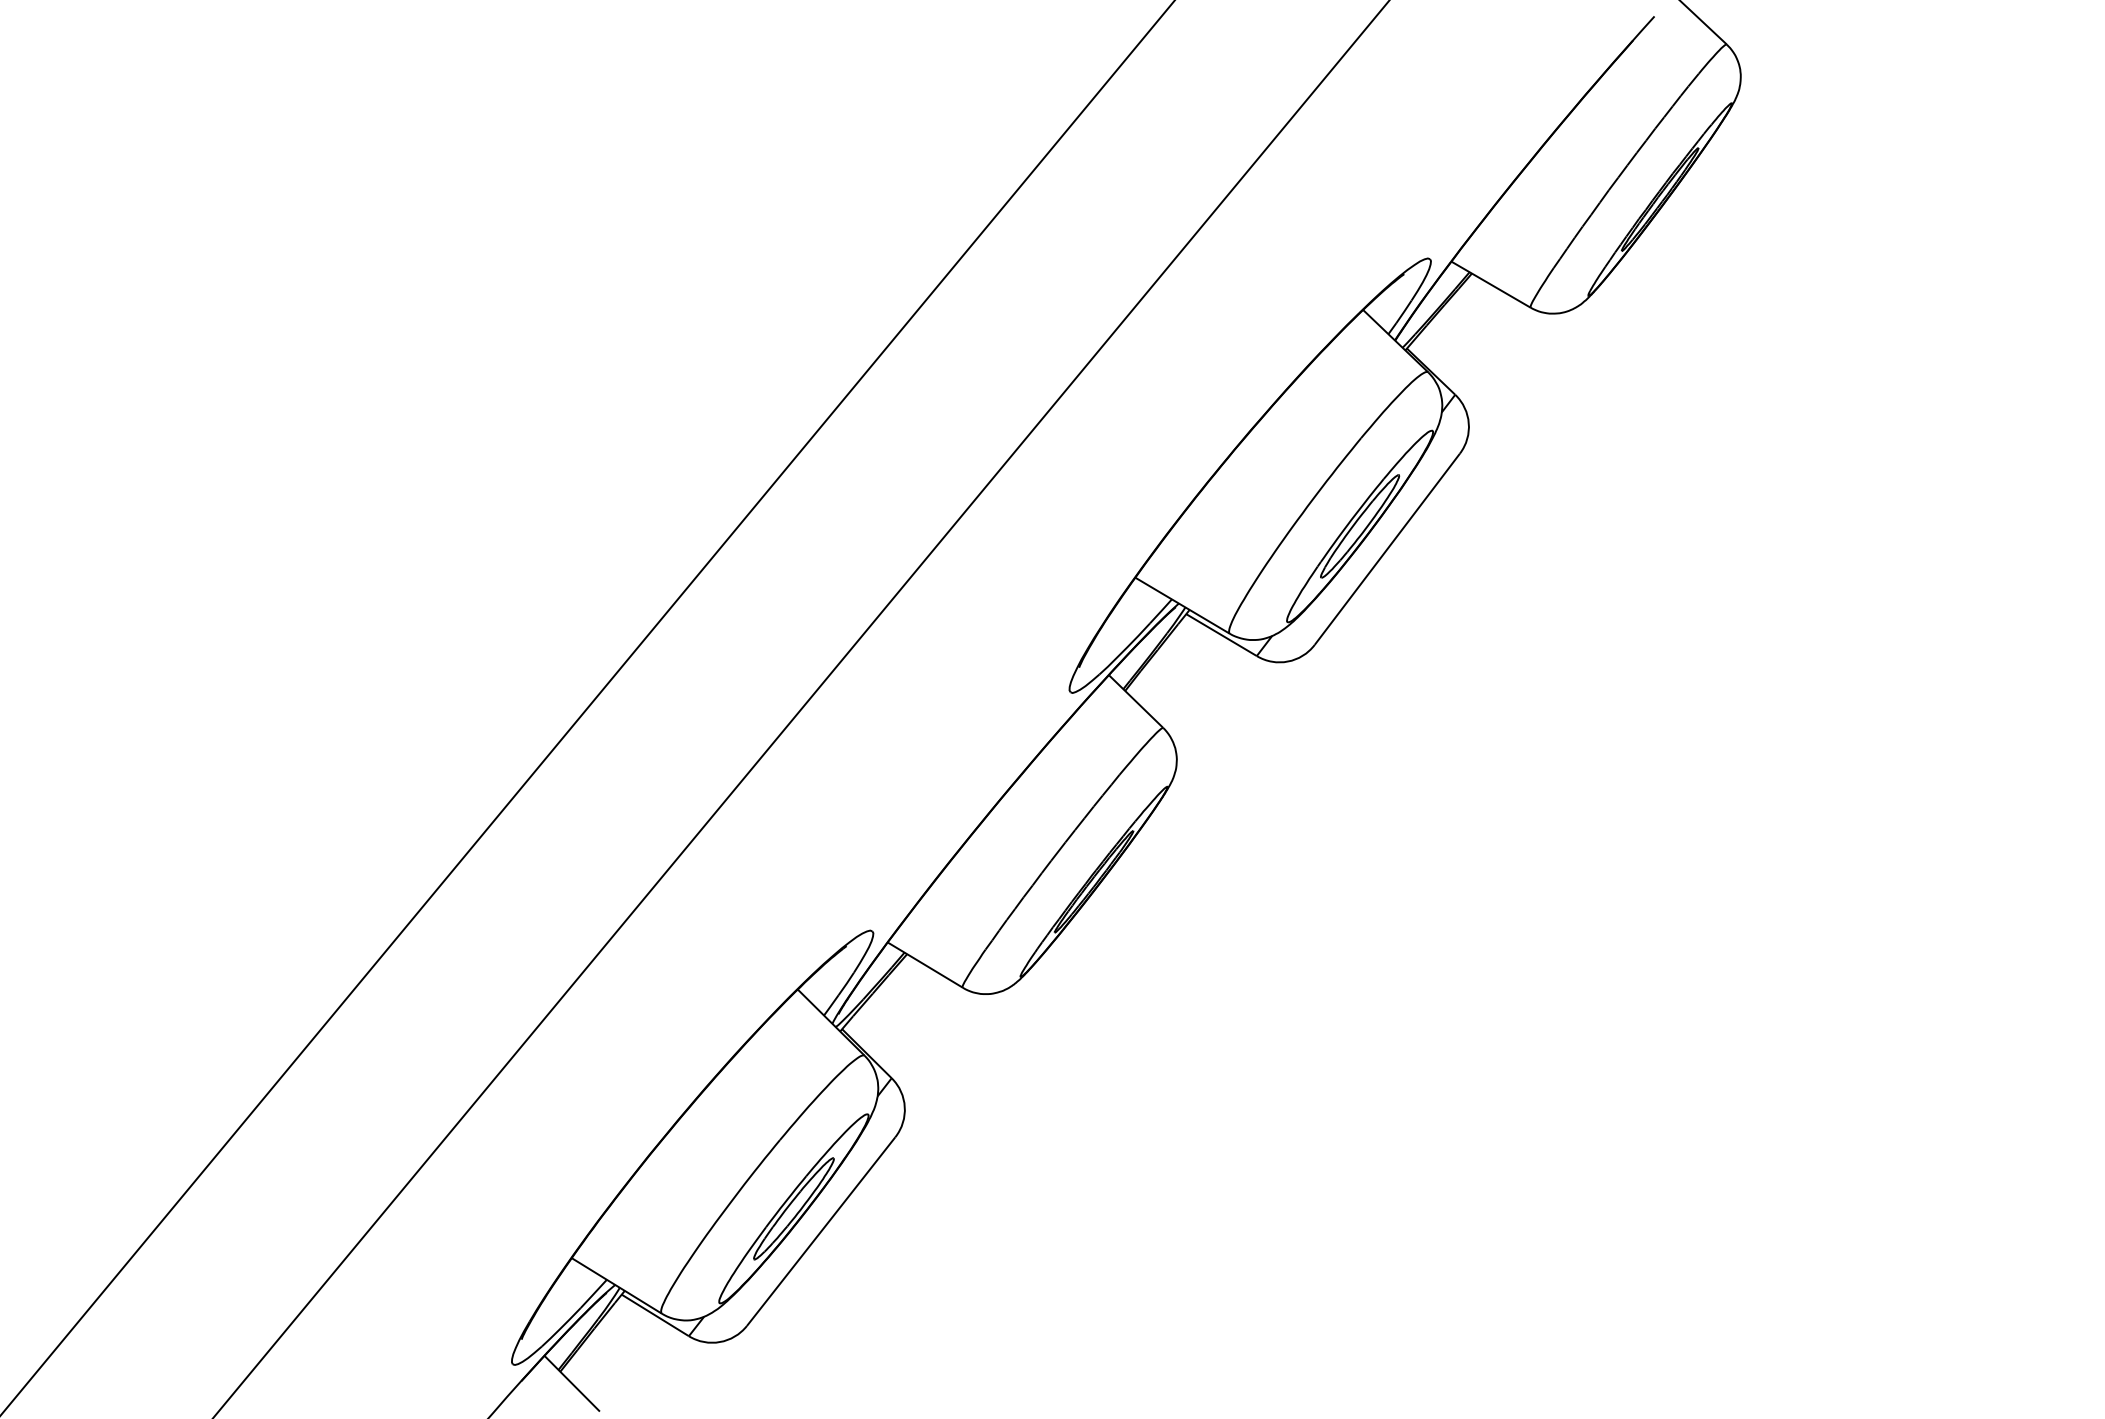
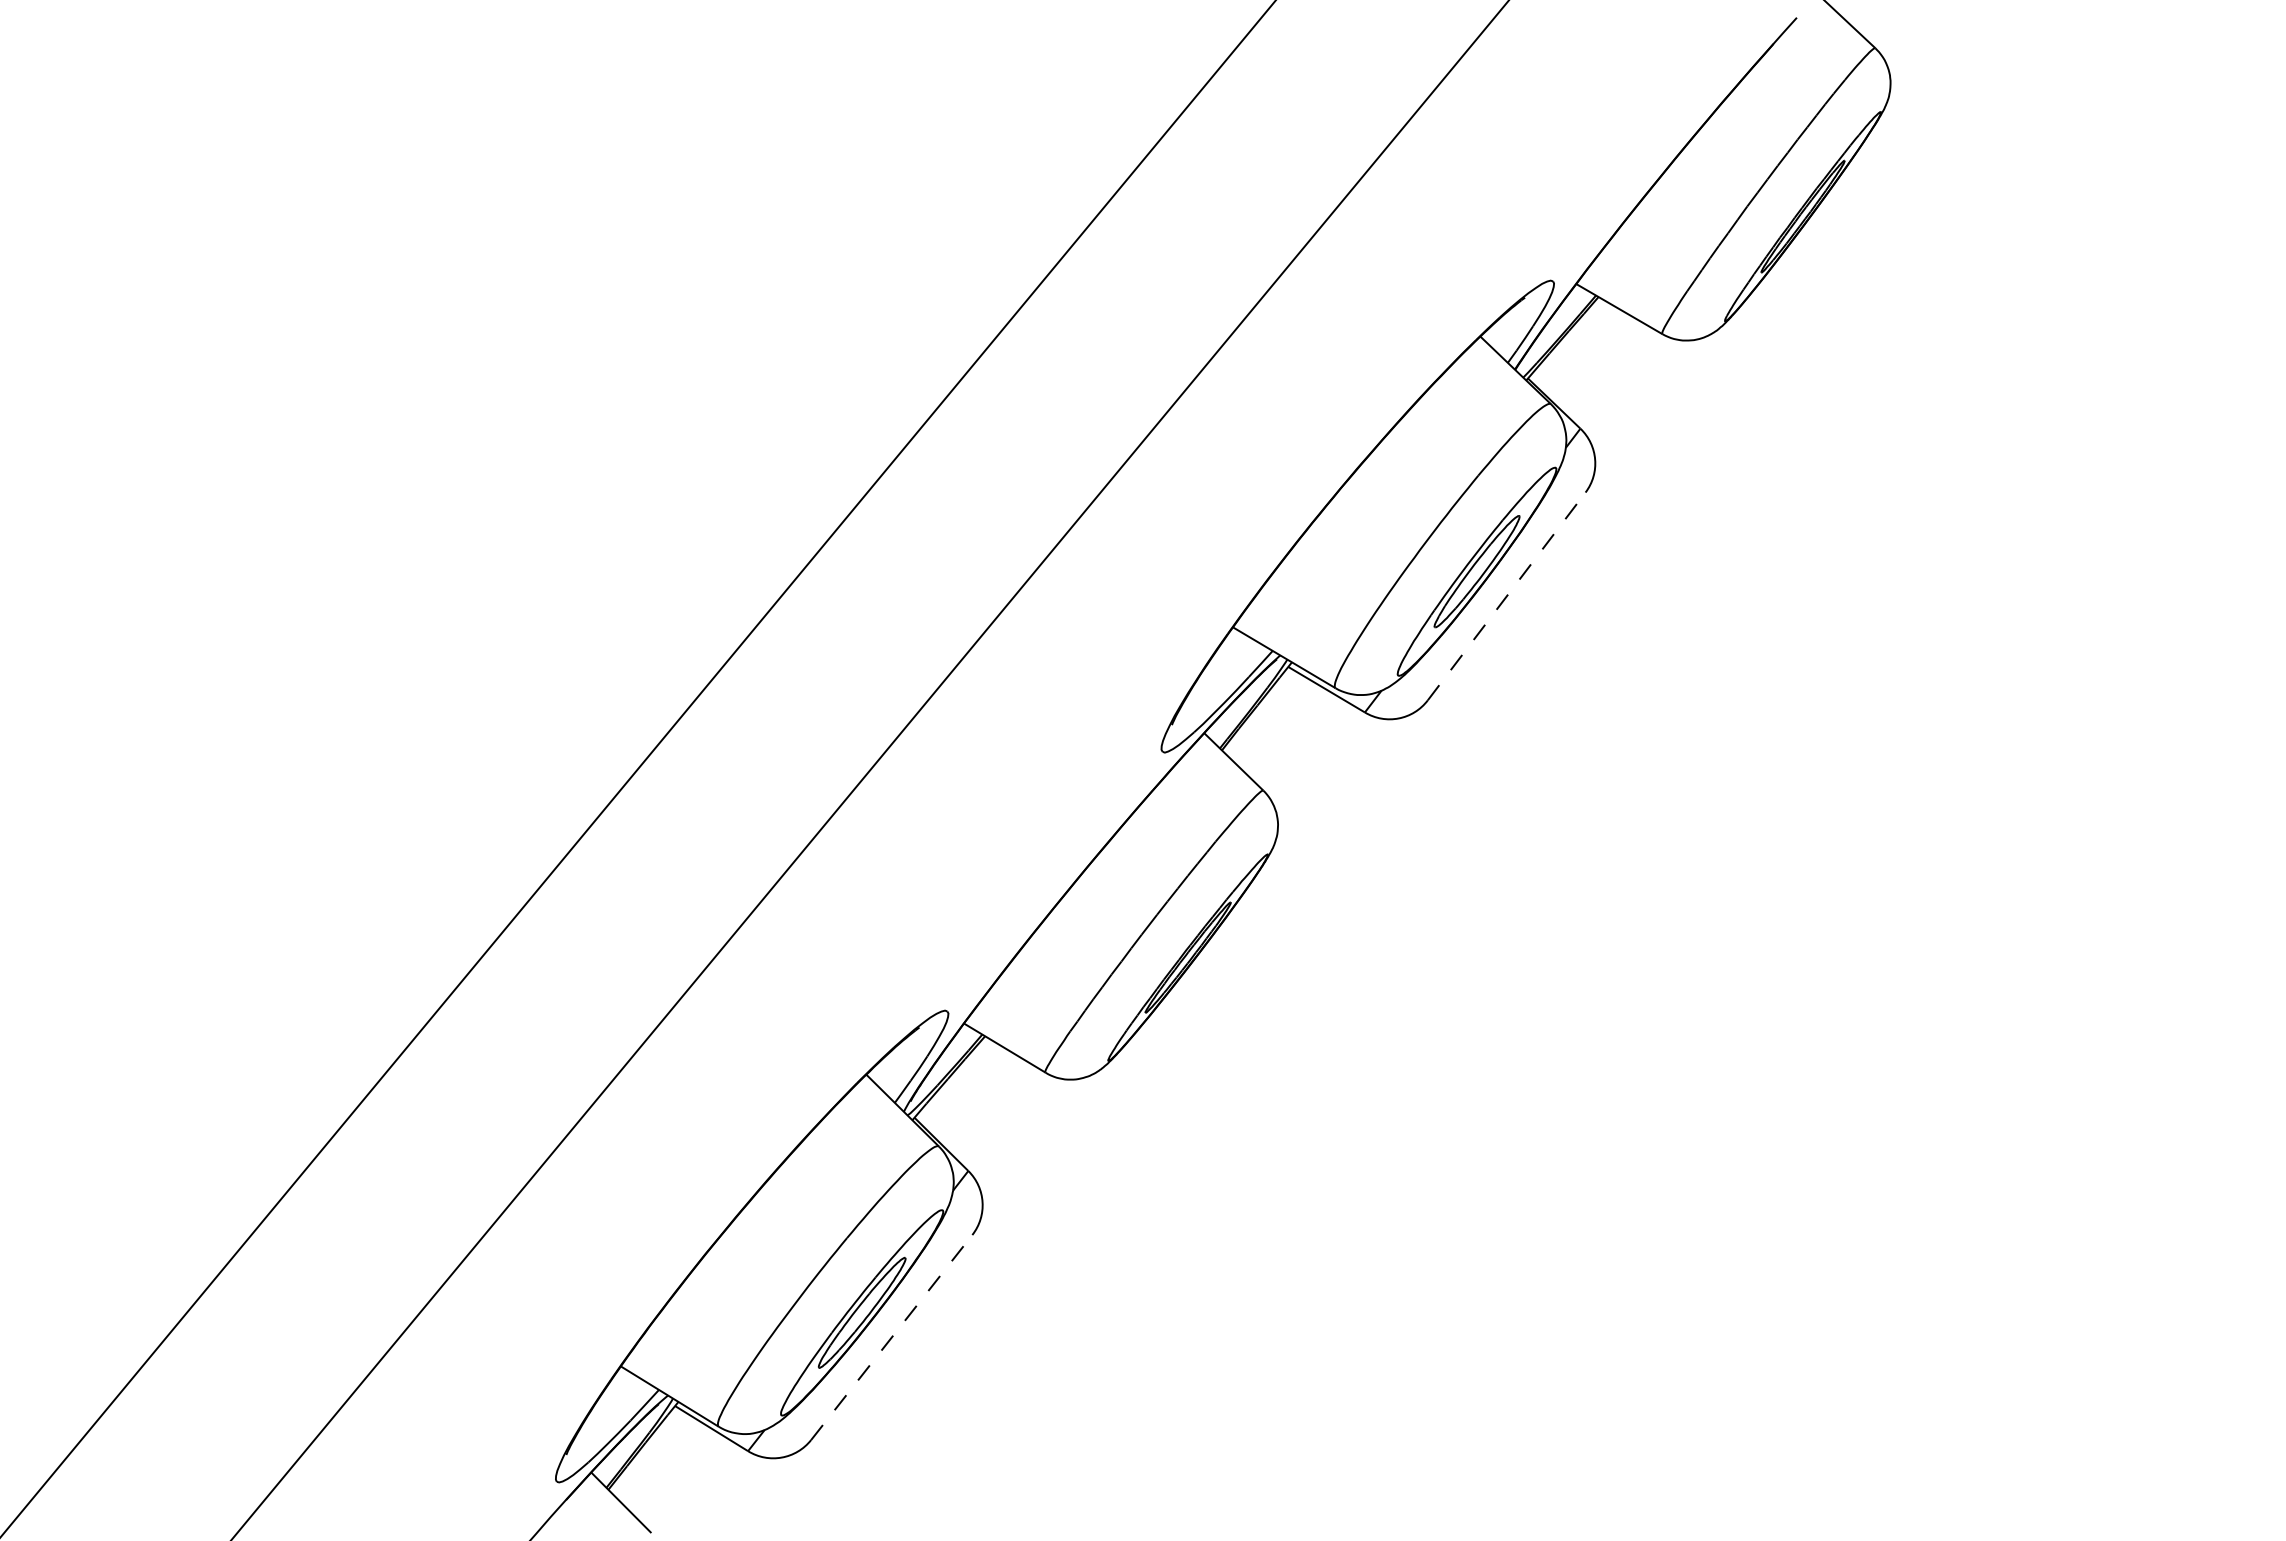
line: (1388, 549) -> (1507, 596), solid -> dashed
line: (821, 1231) -> (892, 1337), solid -> dashed

